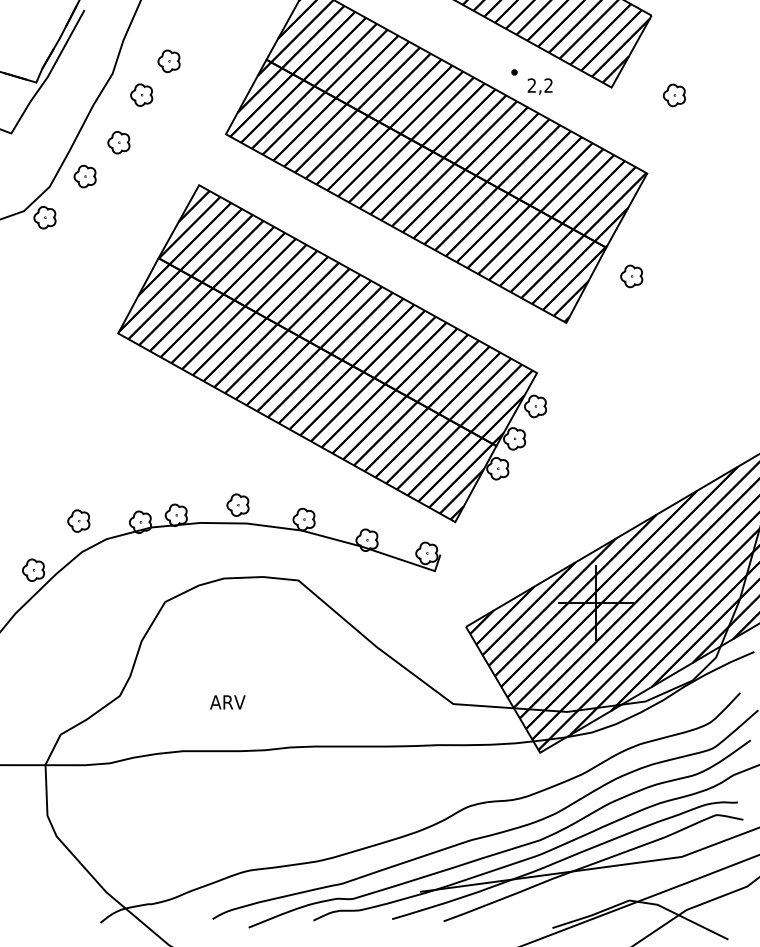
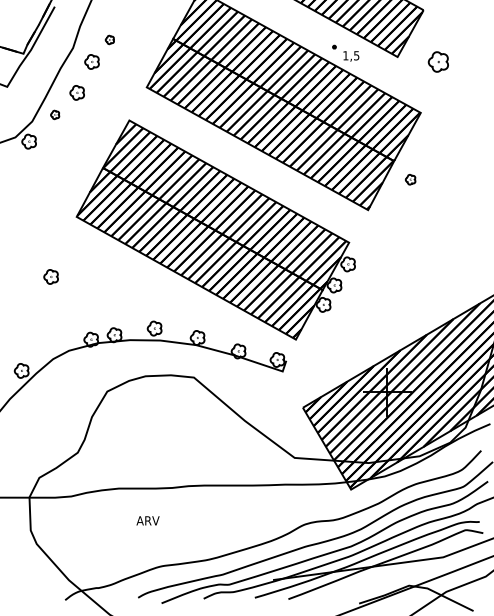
part: (168, 60) -> (109, 39), size x0.6
text: (540, 85) -> (351, 55), 2,2 -> 1,5
part: (674, 95) -> (438, 62), size x1.4
part: (83, 175) -> (54, 114), size x0.6
part: (631, 275) -> (410, 179), size x0.7
part: (77, 520) -> (50, 276), moved
text: (226, 701) -> (147, 520), moved

